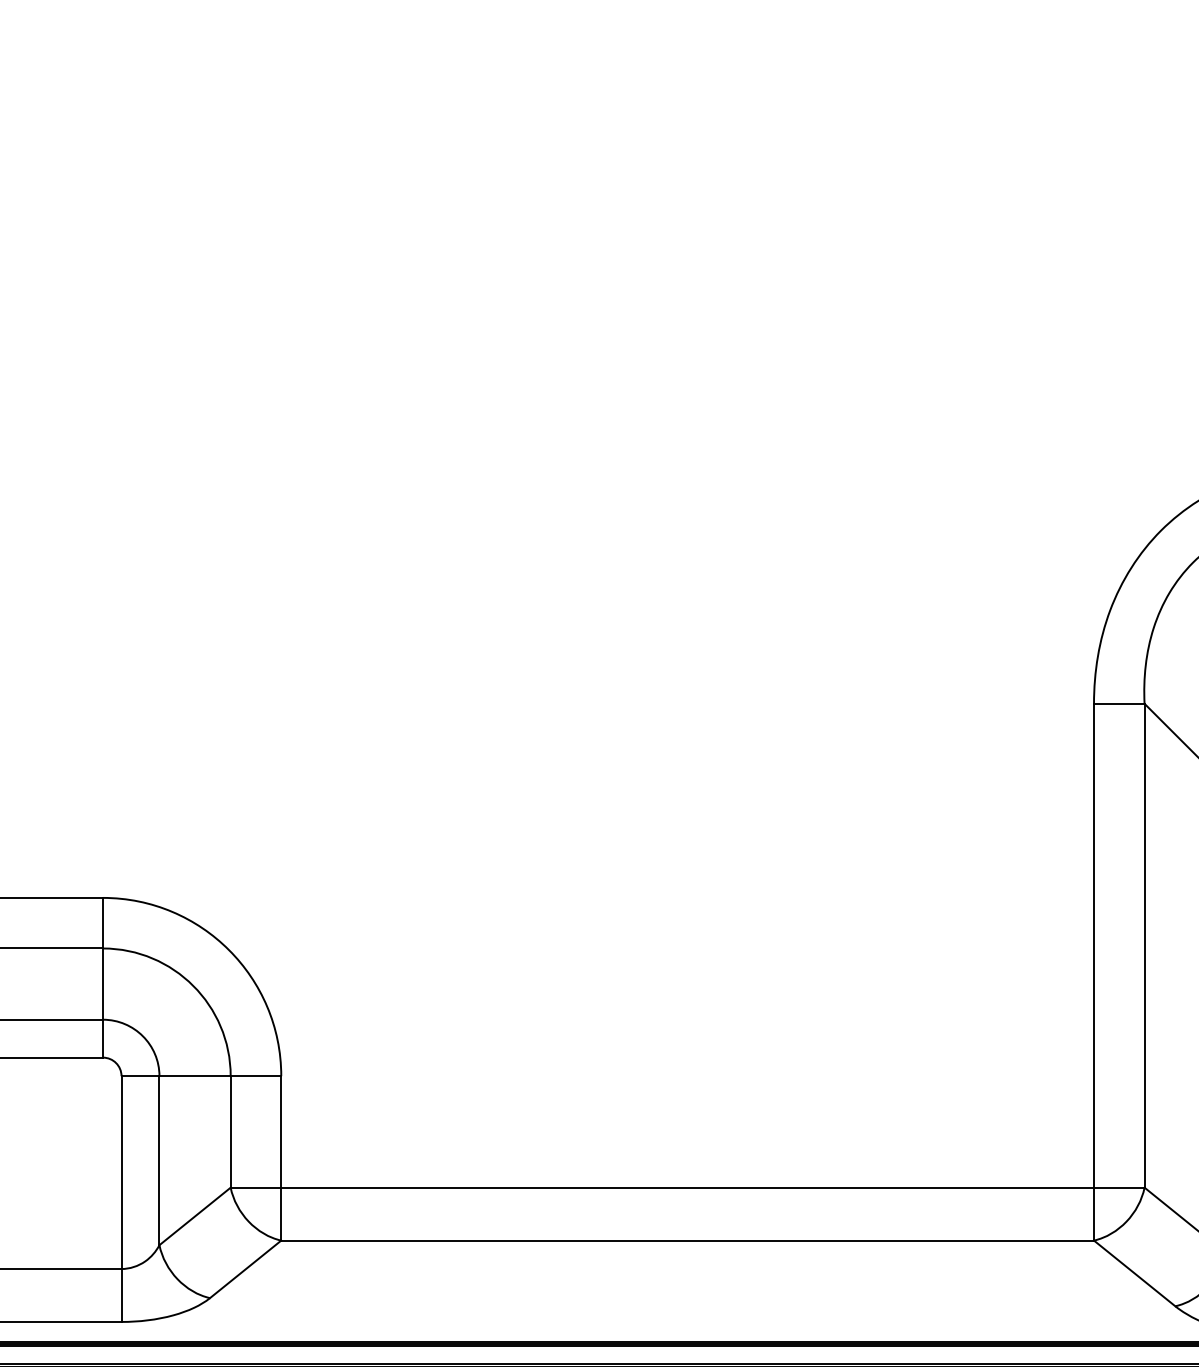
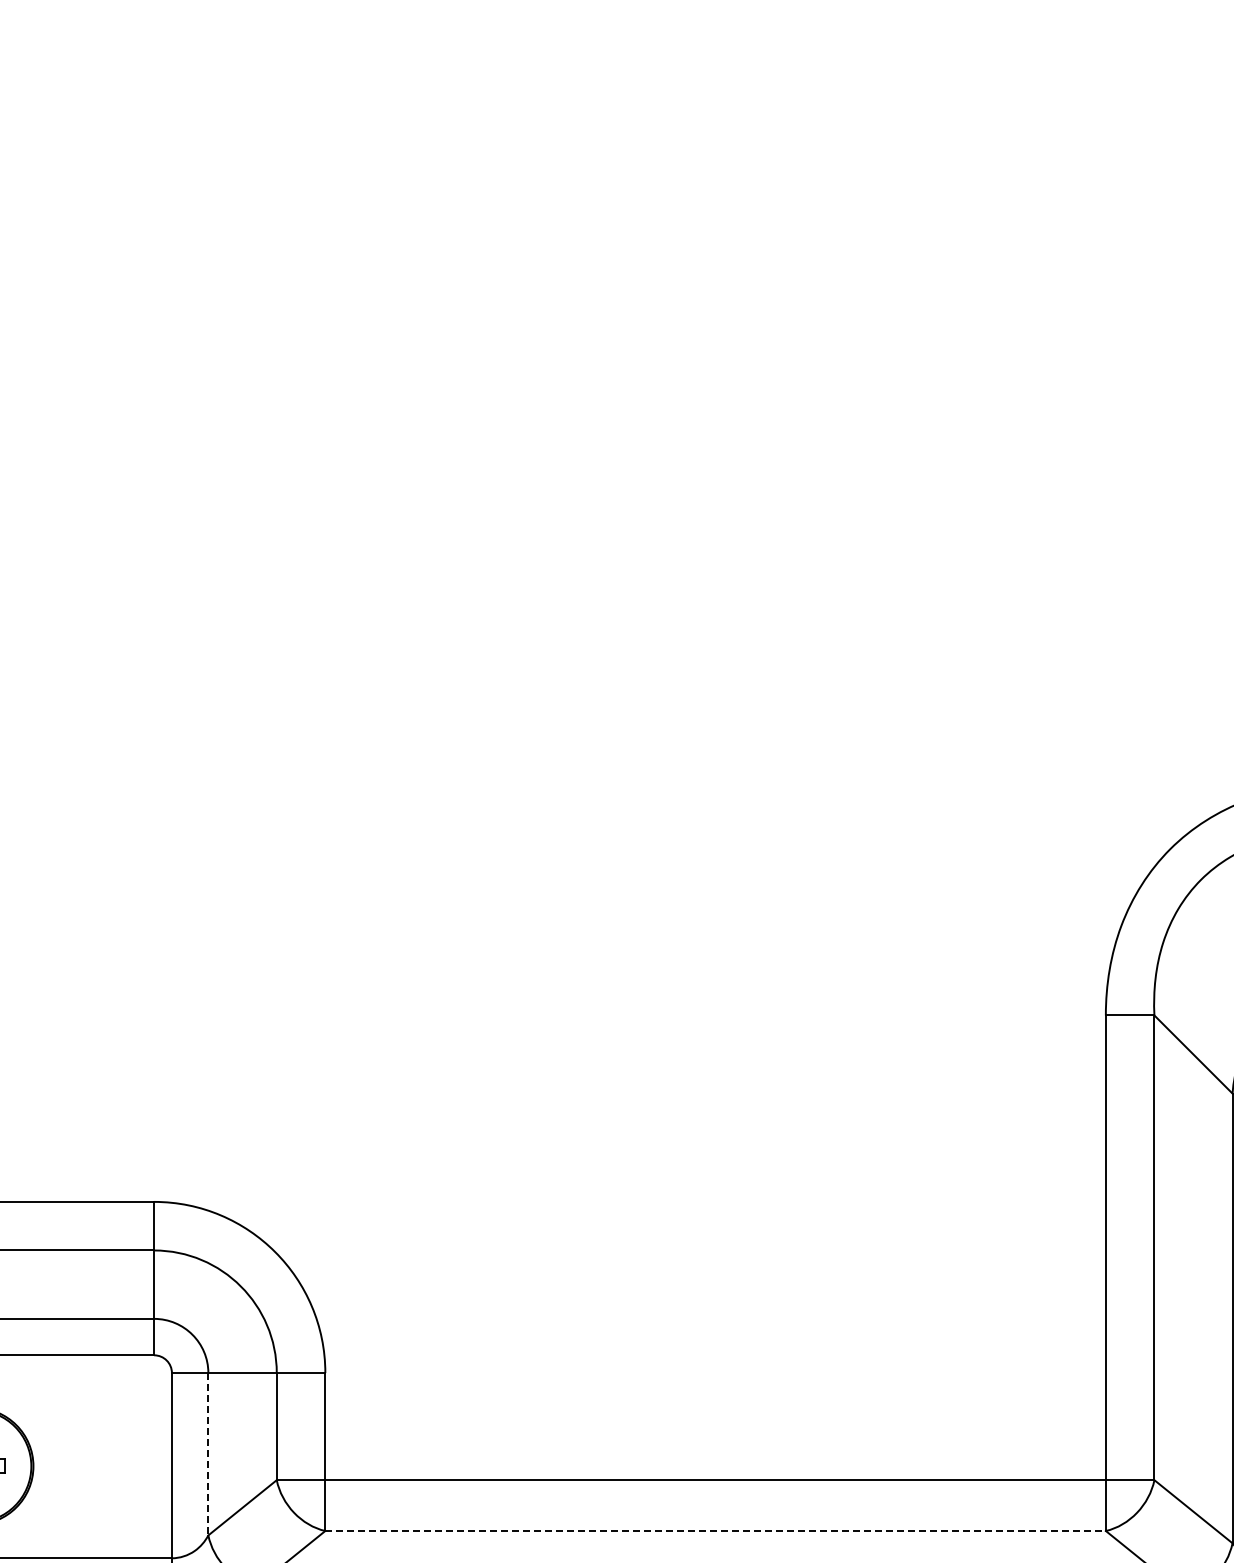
line: (159, 1160) -> (208, 1454), solid -> dashed
line: (688, 1240) -> (716, 1530), solid -> dashed

